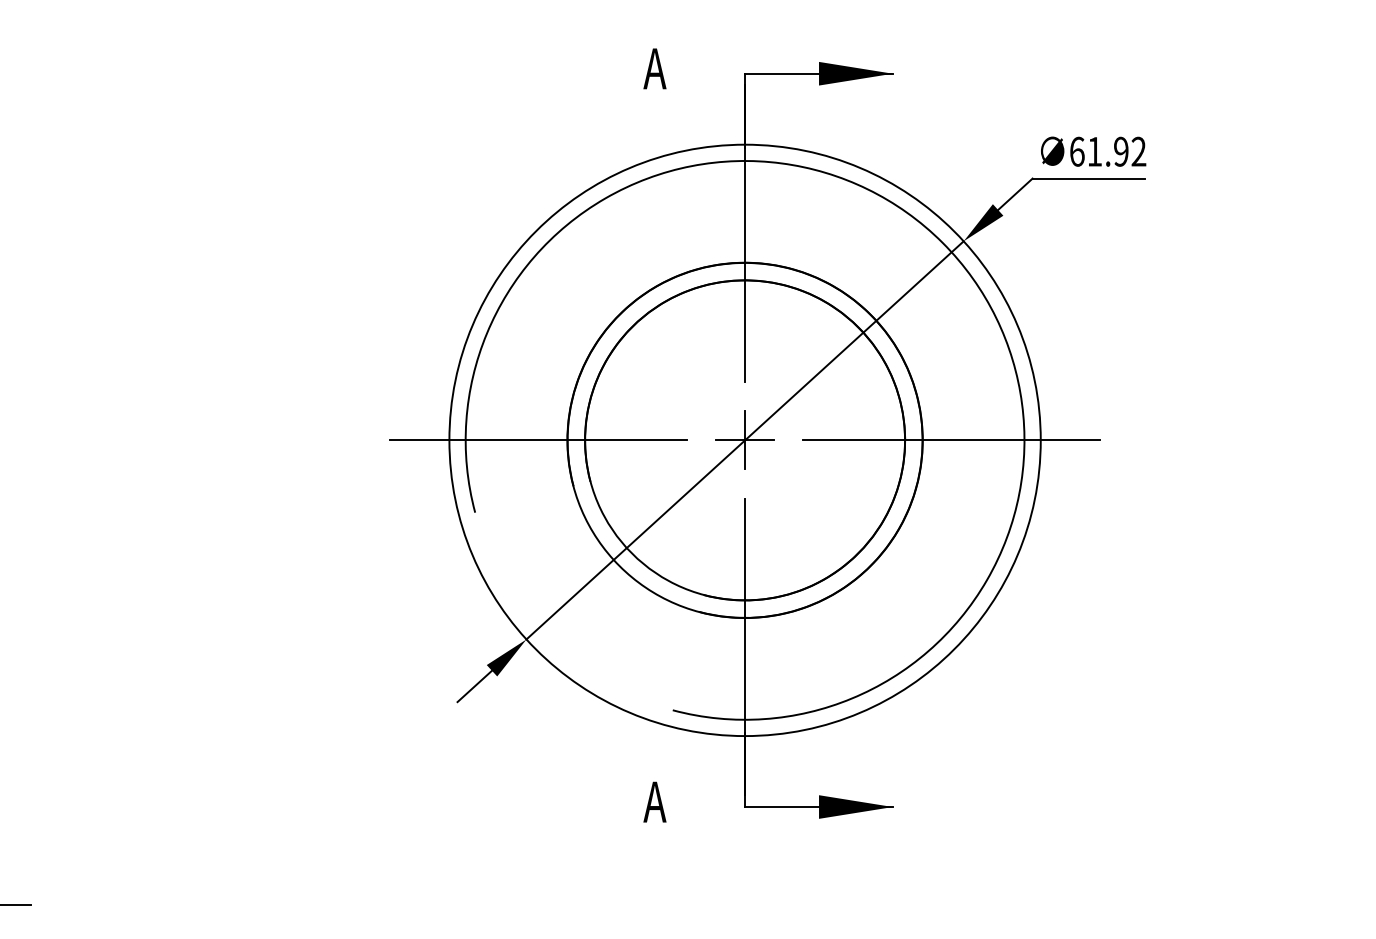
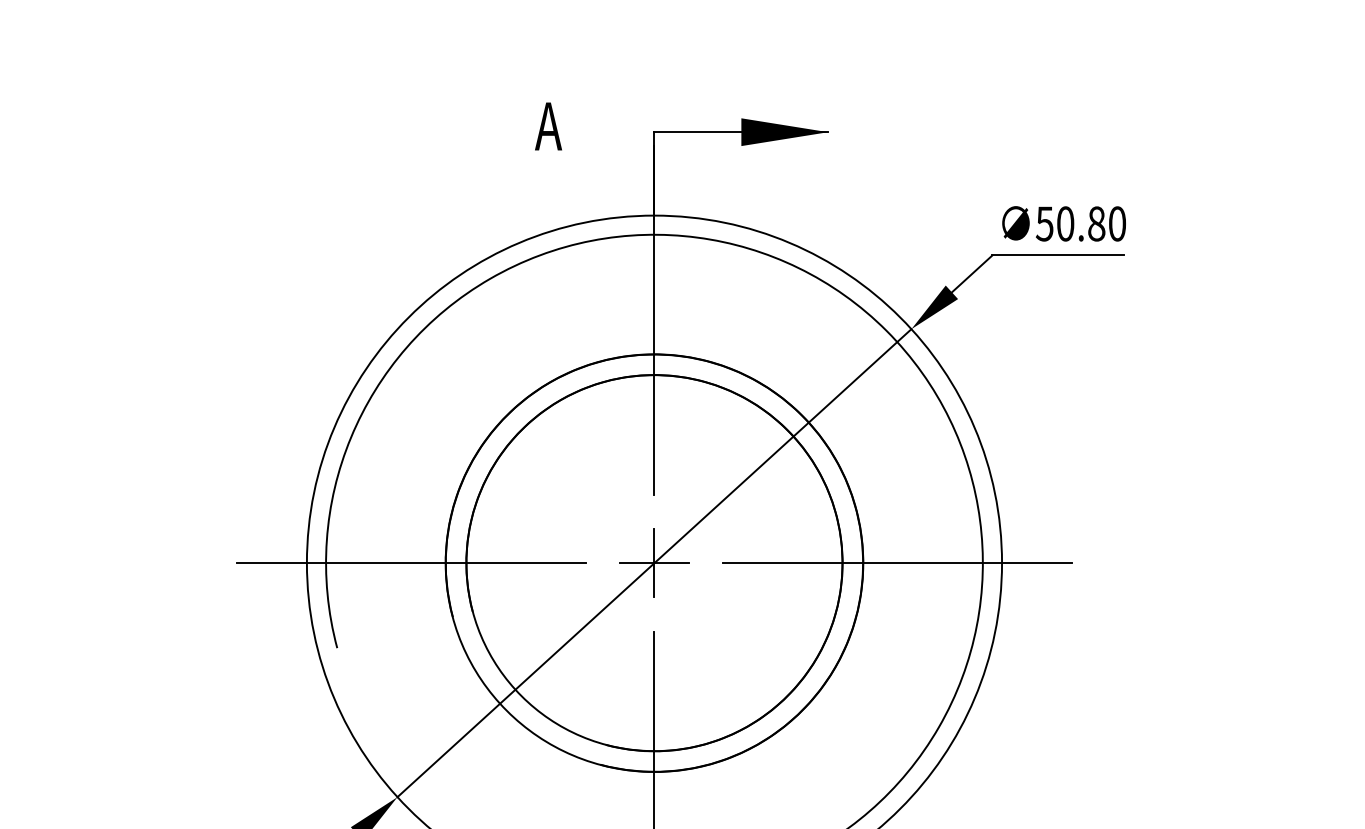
text: (1107, 151) -> (1080, 223), 61.92 -> 50.80

